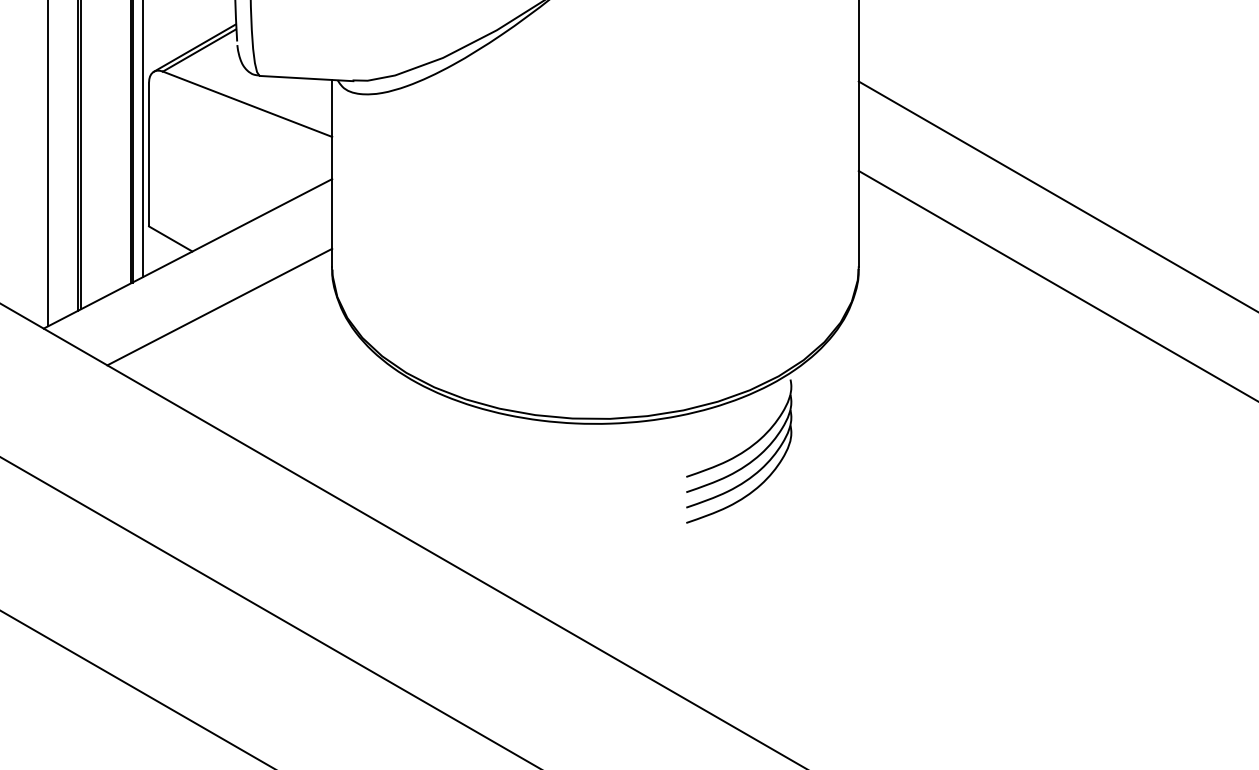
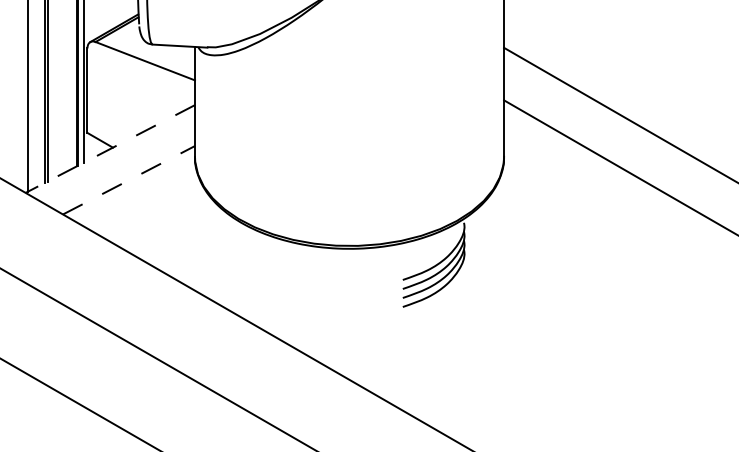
line: (186, 254) -> (109, 149), solid -> dashed
line: (220, 307) -> (129, 180), solid -> dashed

